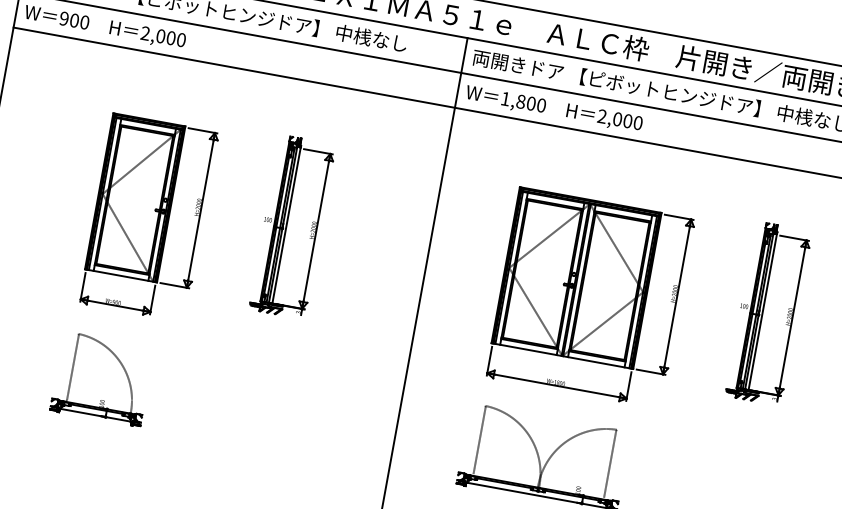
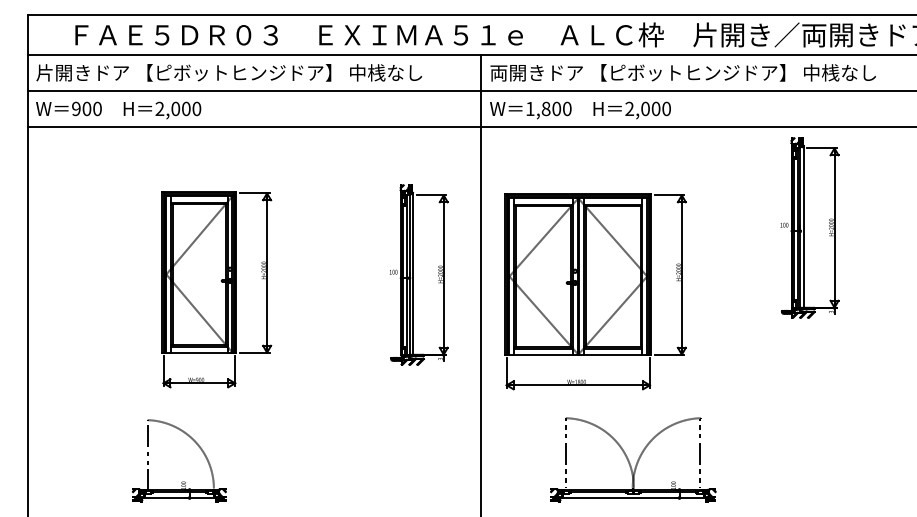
part: (148, 217) -> (216, 289), moved
part: (291, 226) -> (418, 274), moved
part: (590, 297) -> (595, 291), moved
part: (768, 312) -> (809, 227), moved

